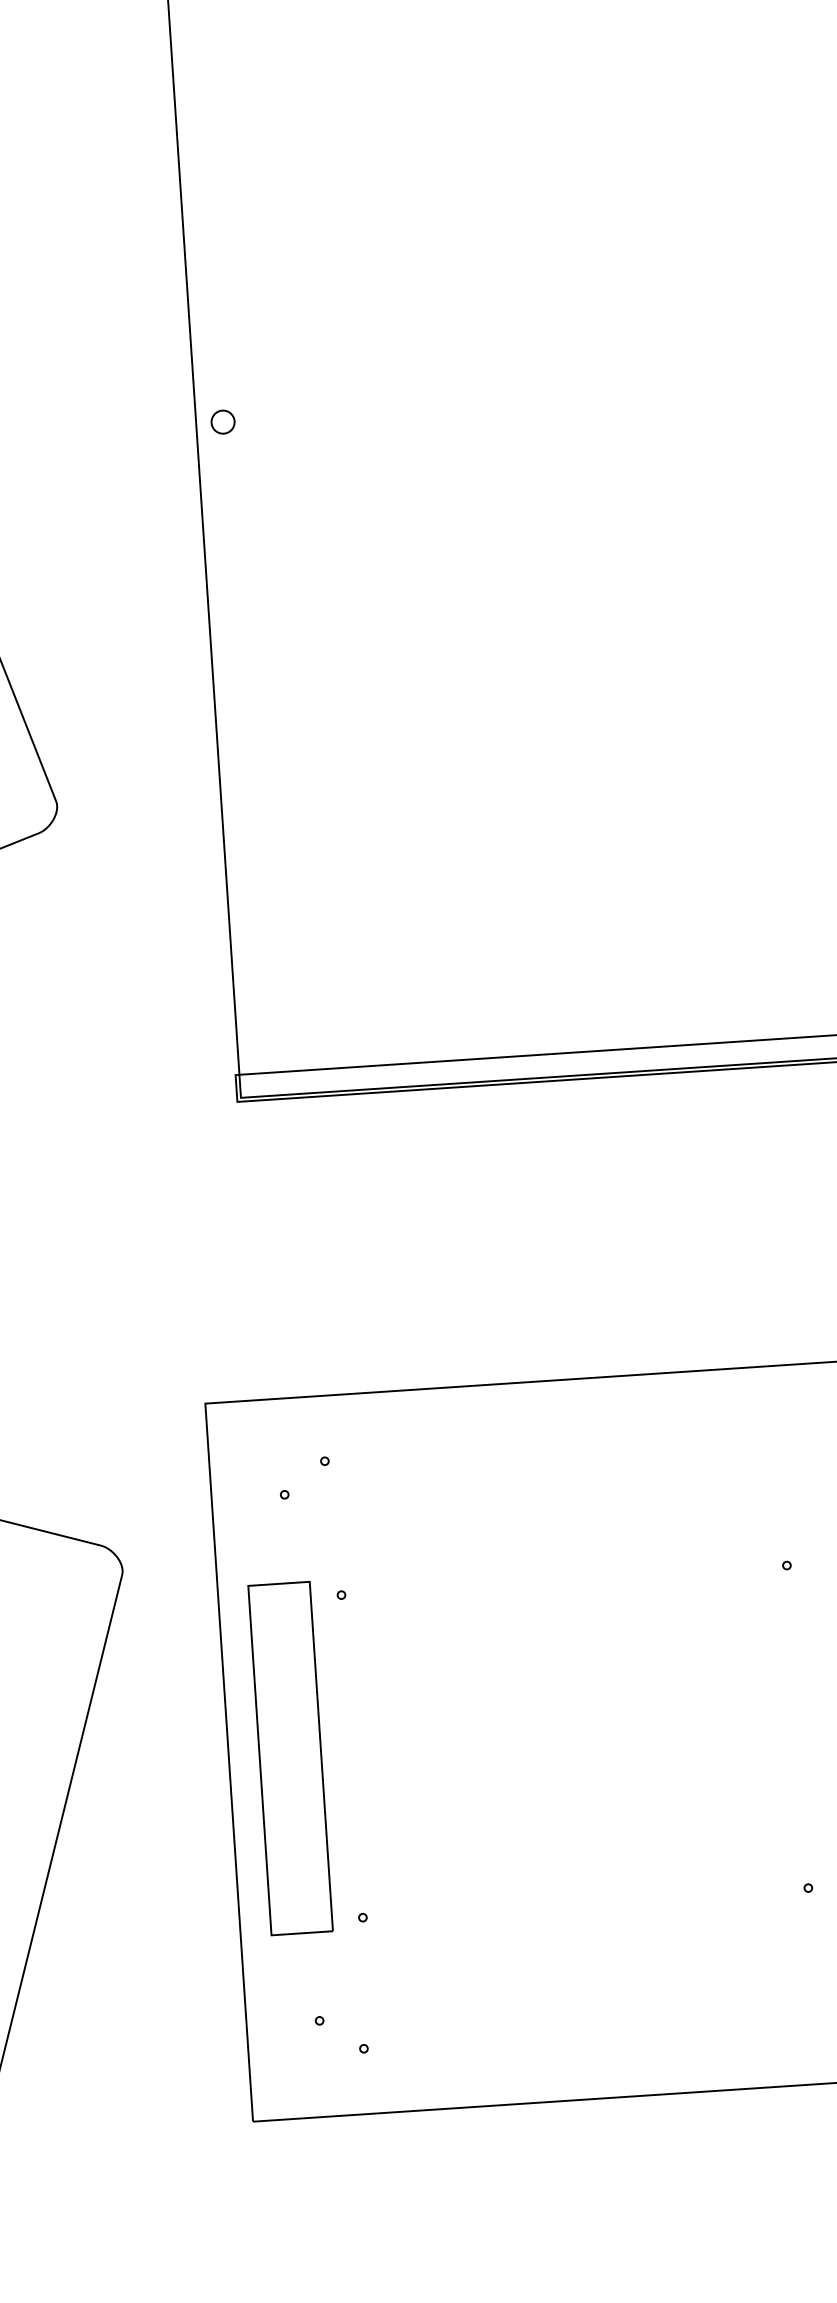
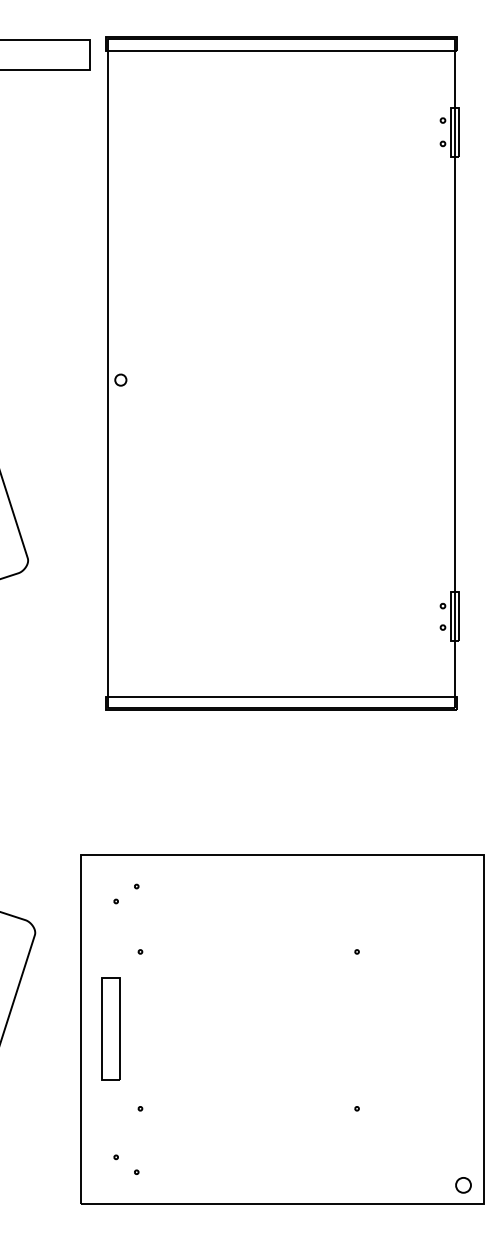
part: (290, 1756) -> (110, 1028), size x0.6

